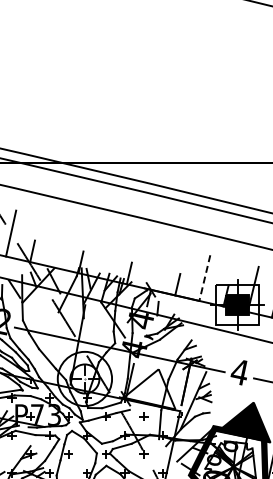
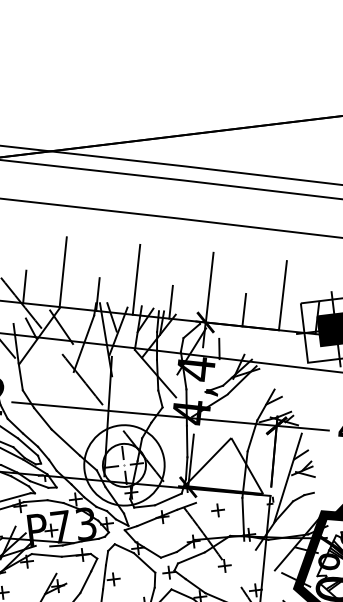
line: (59, 244) -> (63, 272), added
line: (107, 255) -> (135, 279), added
line: (156, 266) -> (209, 287), added
line: (204, 278) -> (282, 296), dashed -> solid

